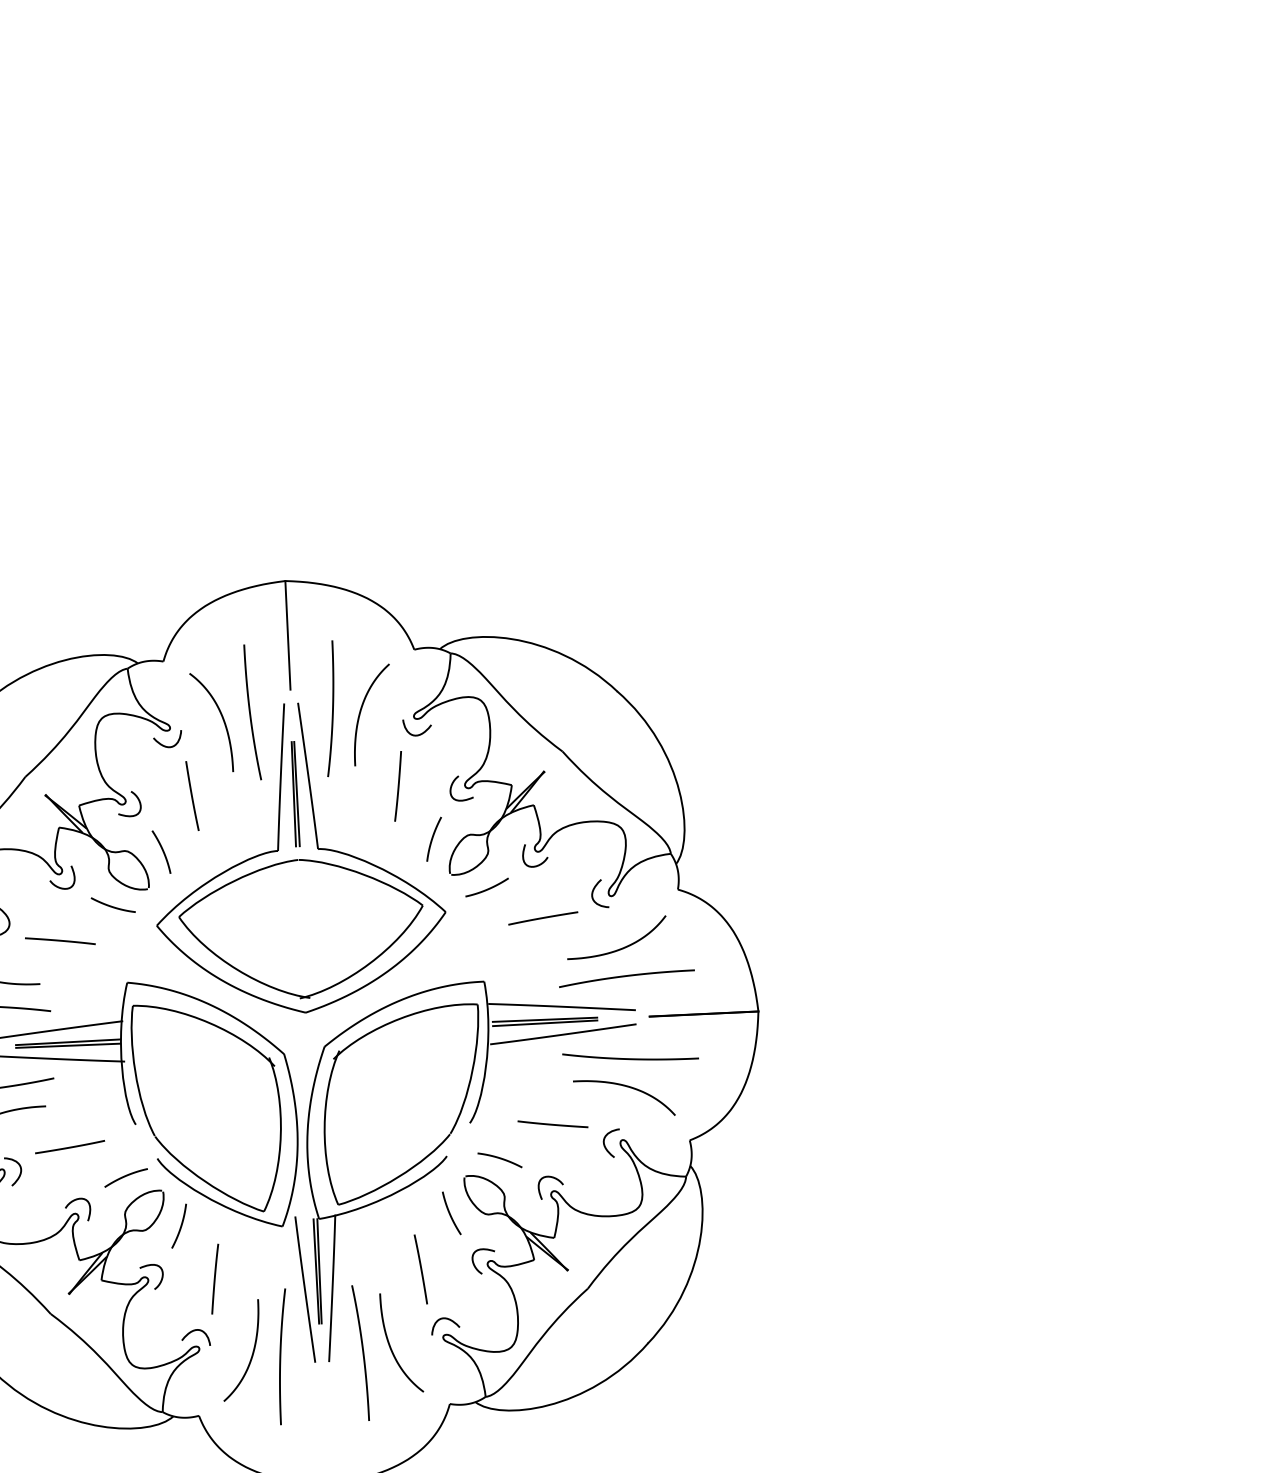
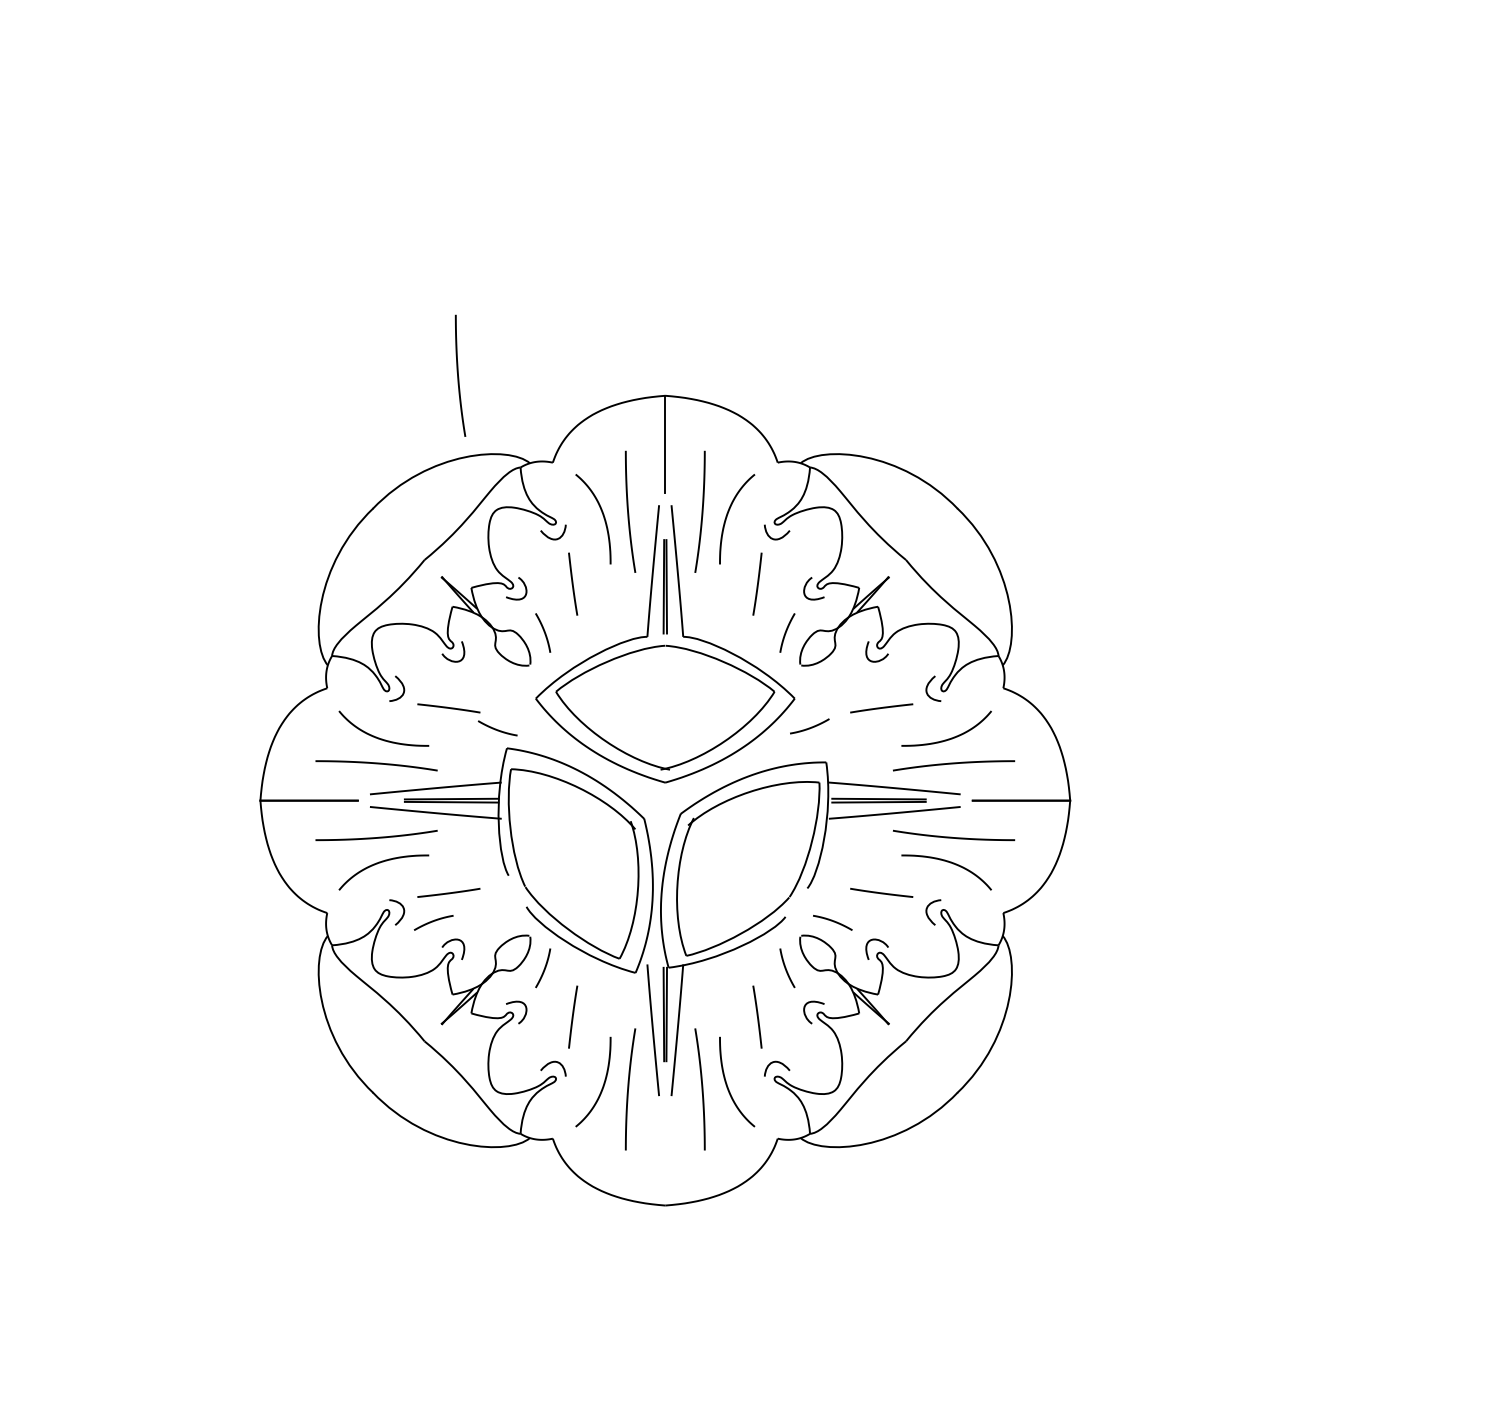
curve: (53, 569) -> (458, 375), added
curve: (486, 888) -> (809, 727), moved
curve: (111, 905) -> (496, 728), moved
curve: (125, 1177) -> (433, 922), moved

